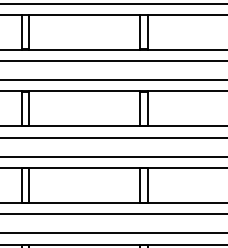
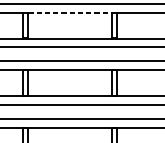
line: (85, 15) -> (70, 13), solid -> dashed

